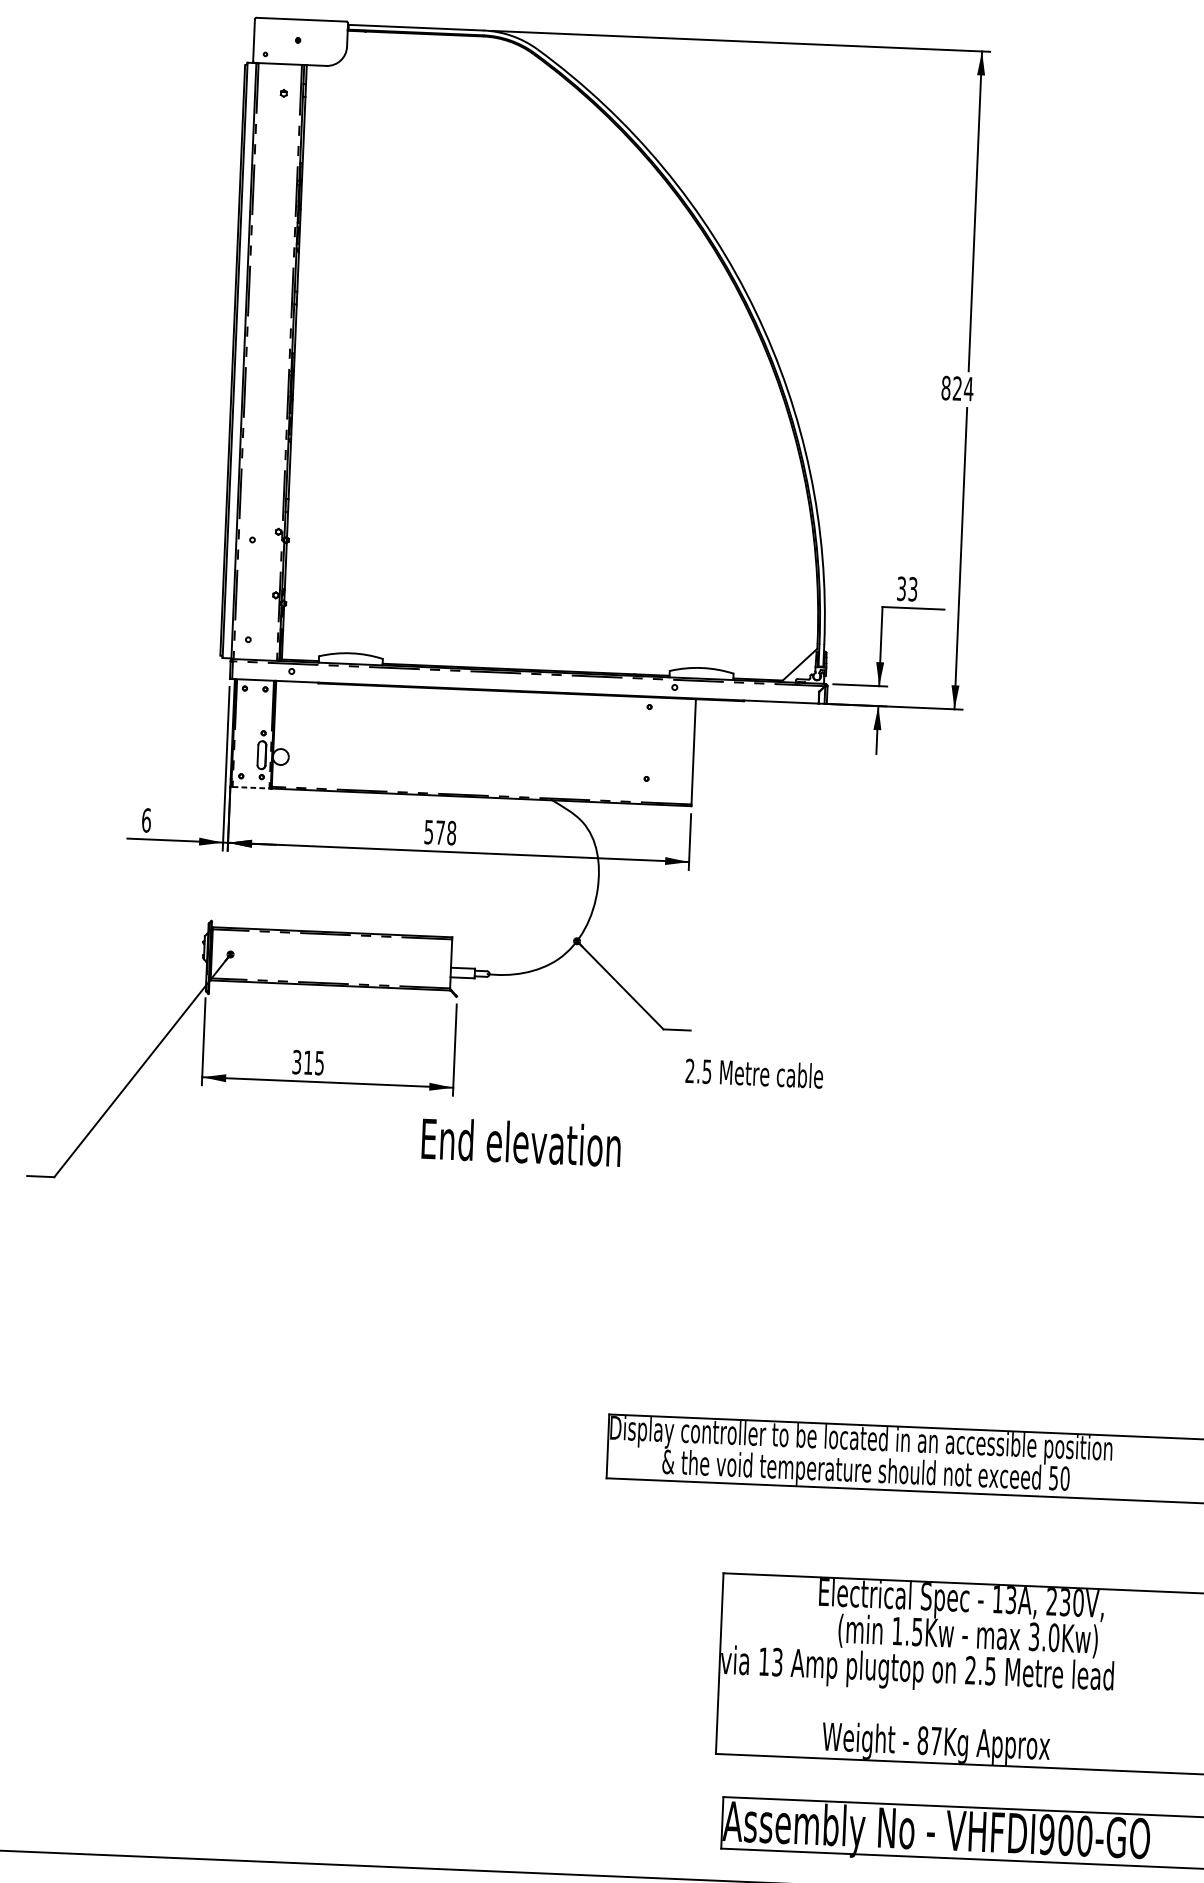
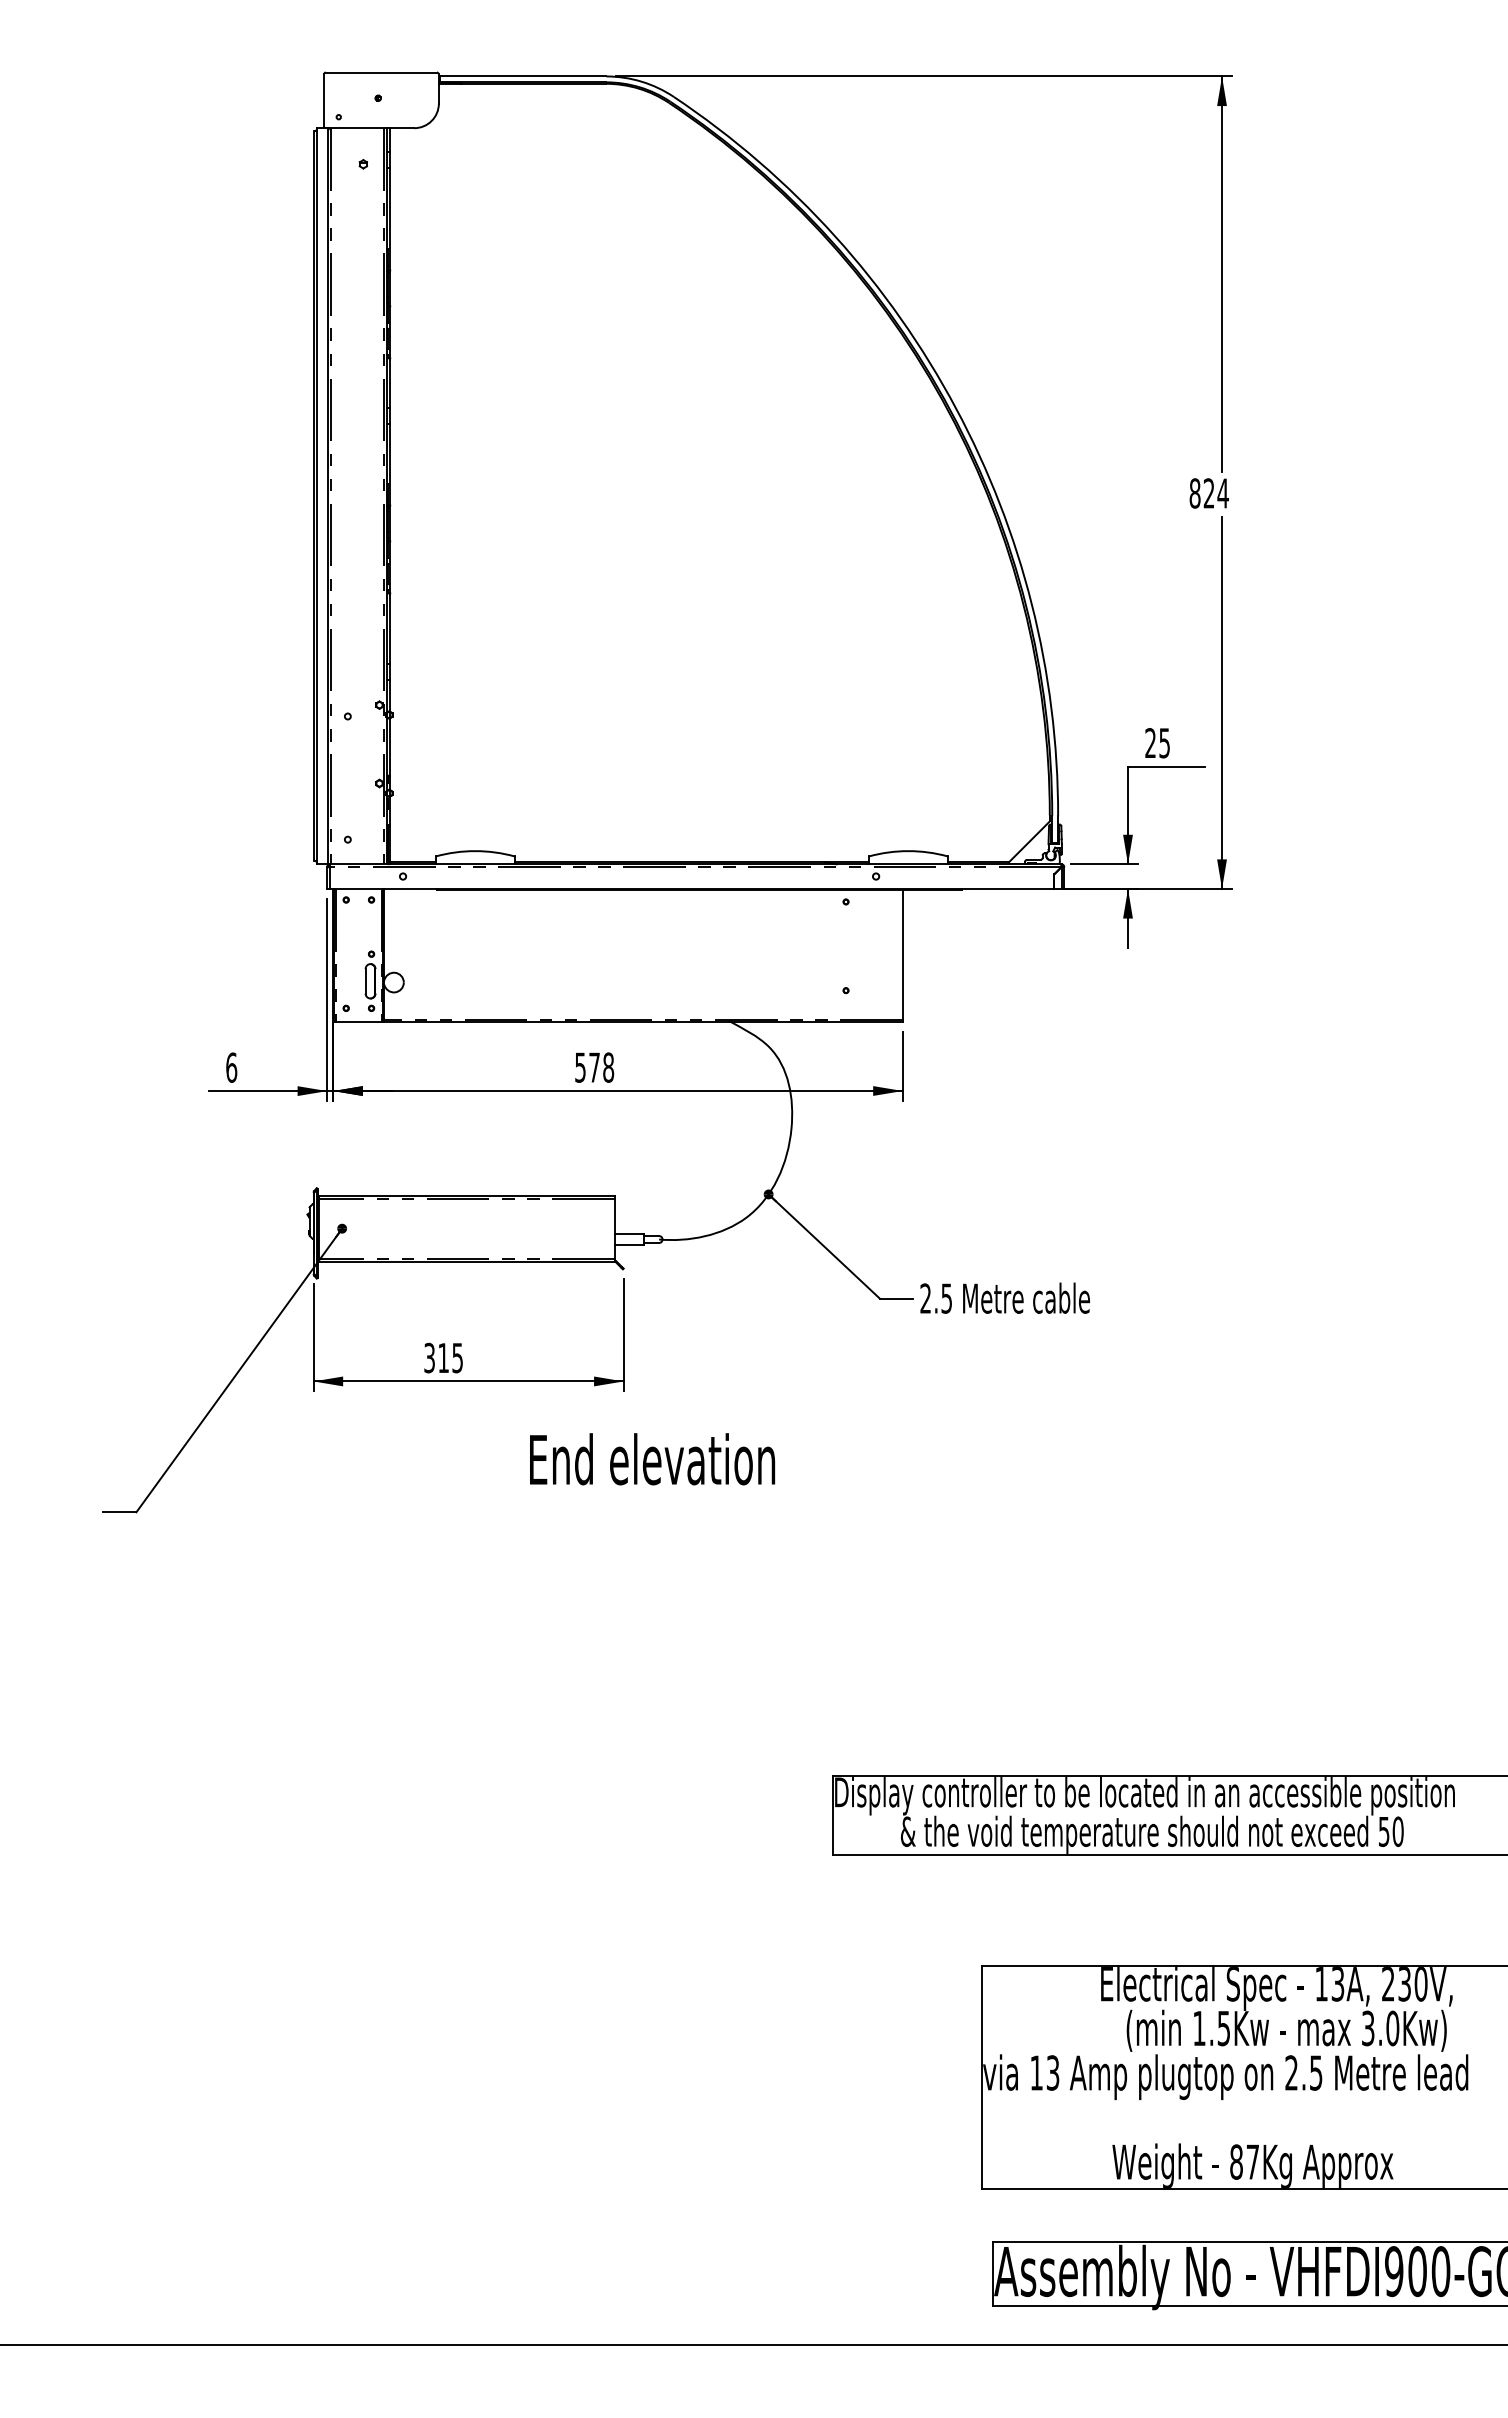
text: (907, 589) -> (1157, 743), 33 -> 25
line: (250, 788) -> (358, 1022), dashed -> solid
text: (753, 1072) -> (1004, 1297), moved
text: (521, 1142) -> (652, 1459), moved

